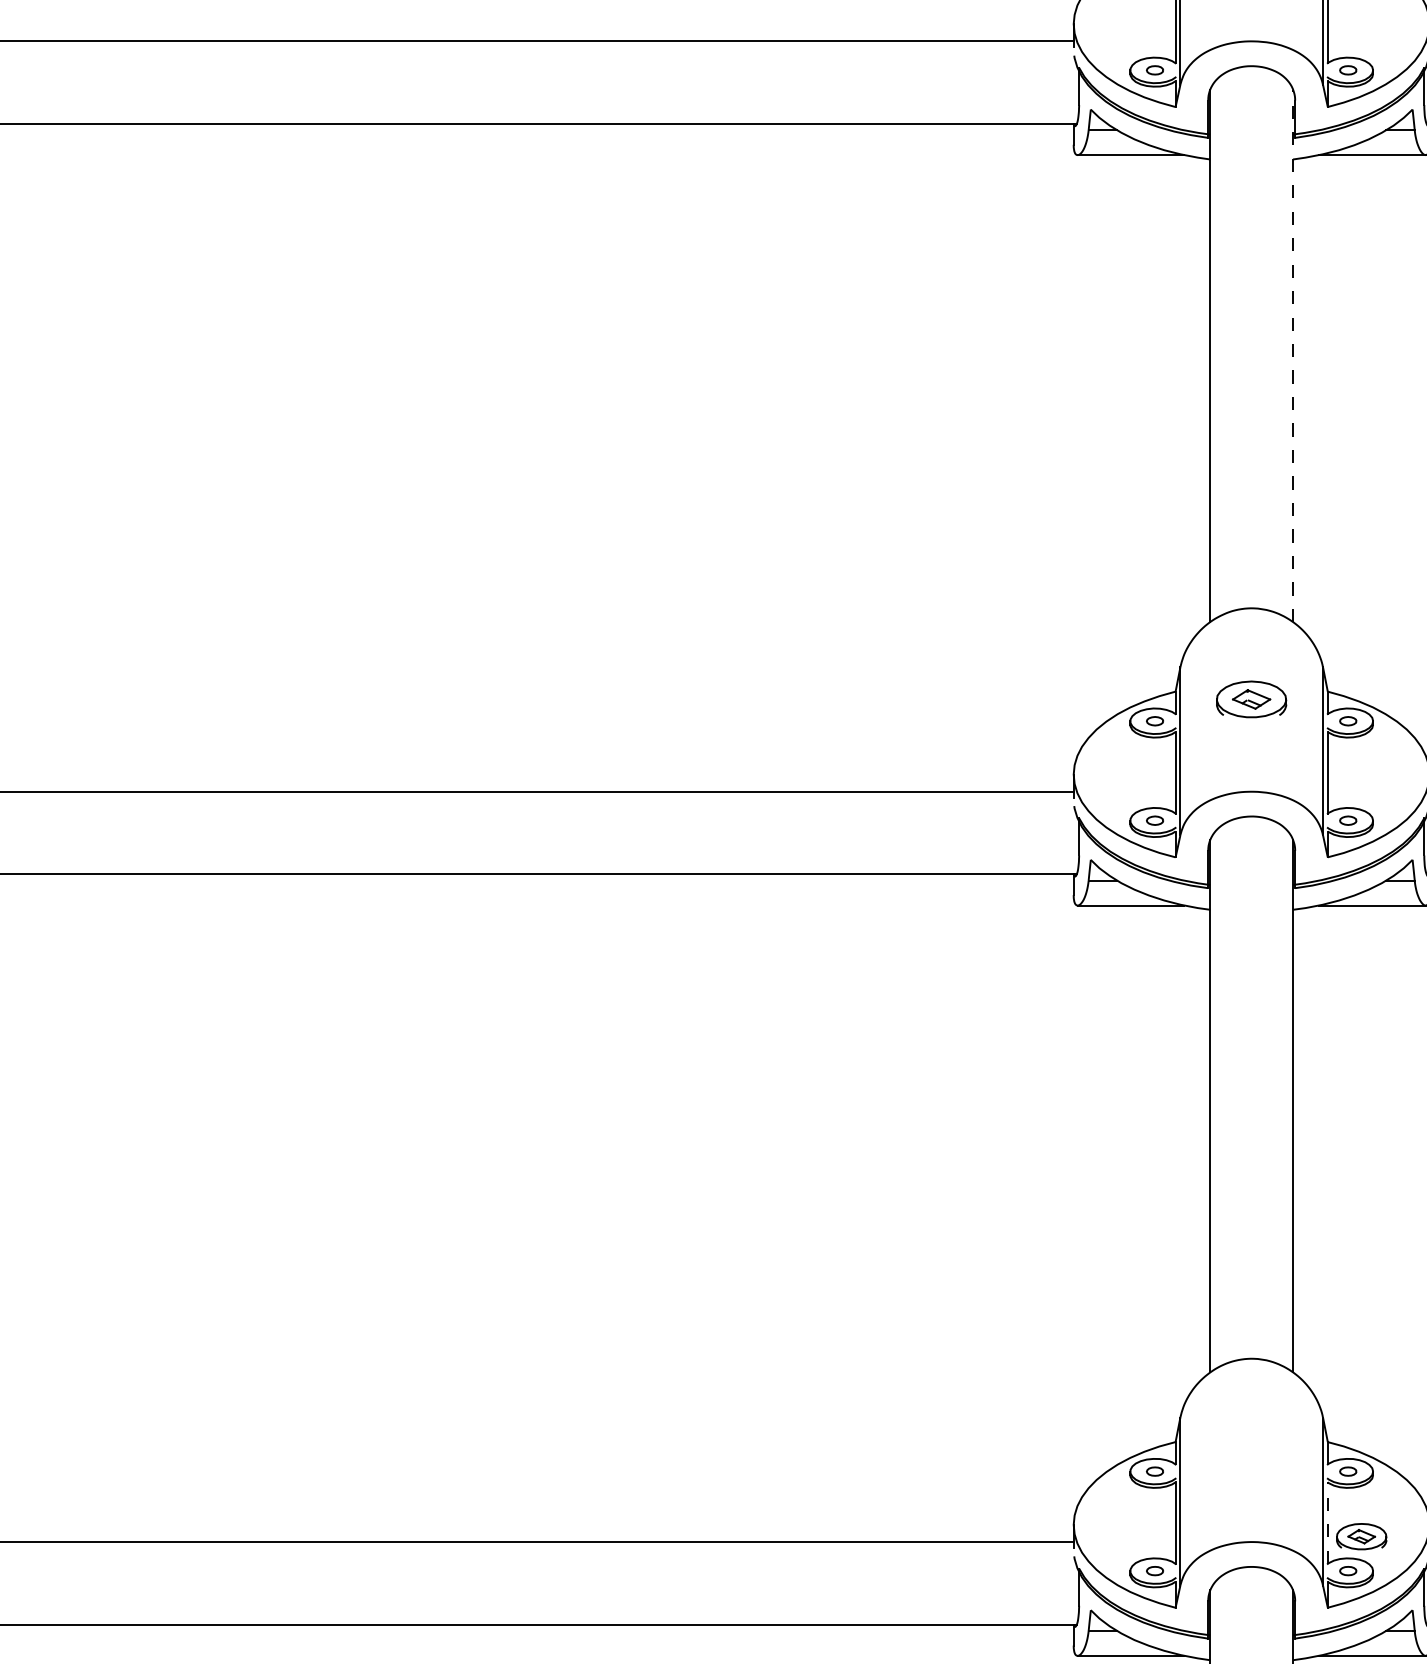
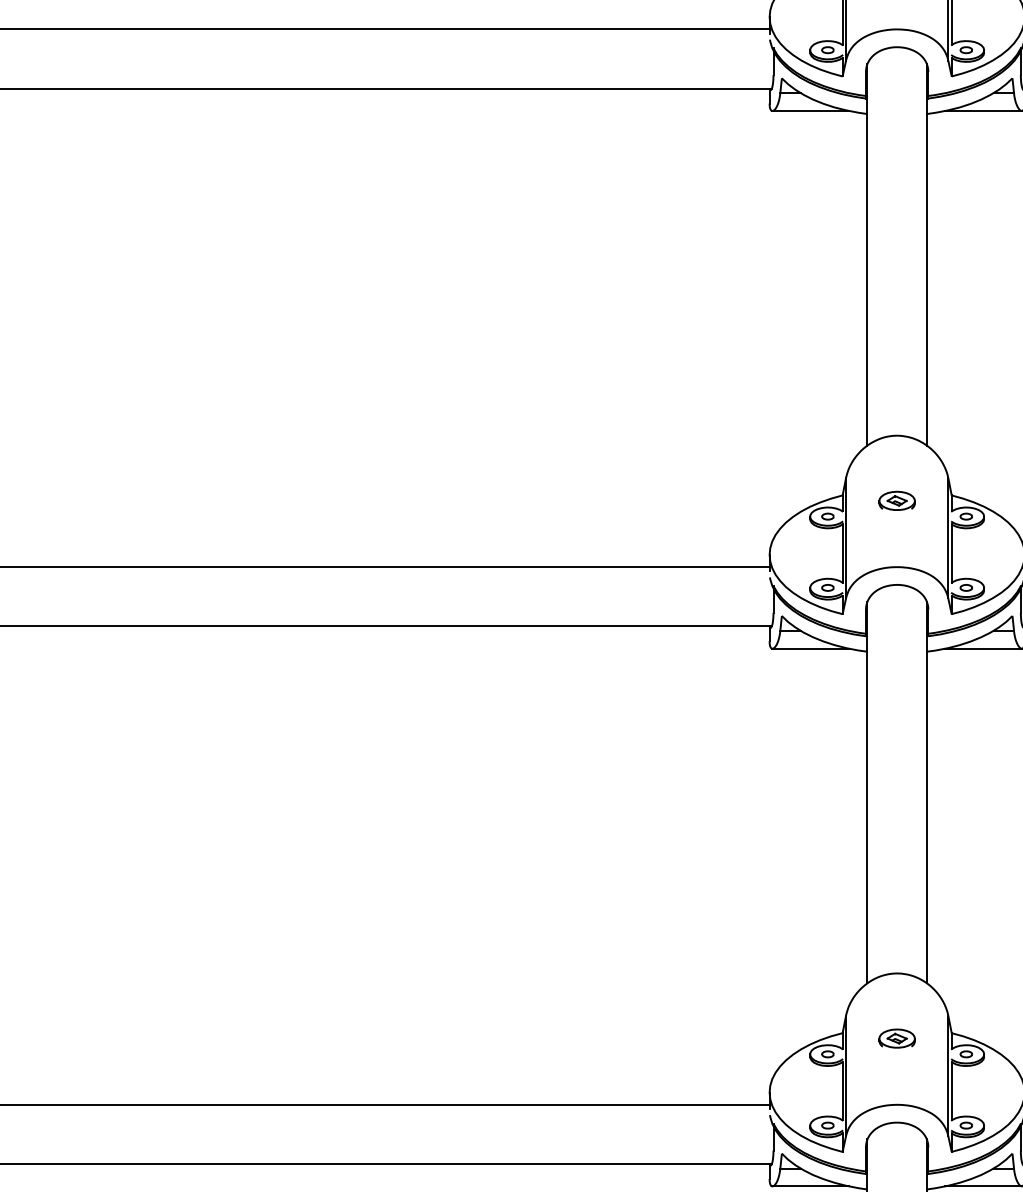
line: (1293, 355) -> (927, 254), dashed -> solid
part: (1251, 698) -> (897, 500), size x0.71
line: (1327, 1523) -> (951, 1091), dashed -> solid
part: (1361, 1536) -> (897, 1038), moved

